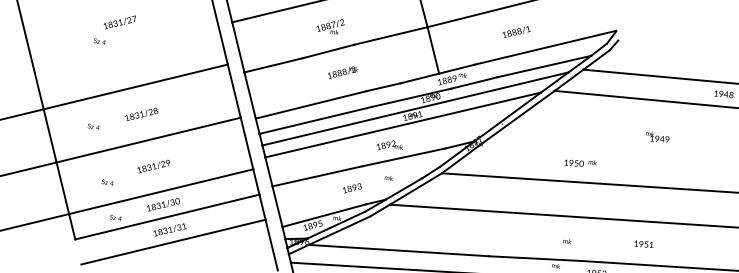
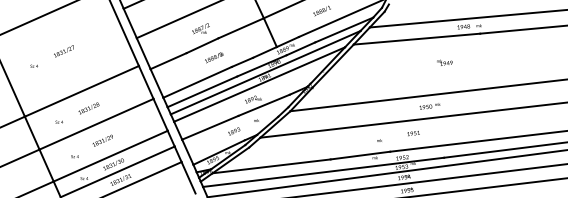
text: (98, 40) -> (33, 65), moved
text: (657, 137) -> (444, 62), moved
text: (579, 163) -> (429, 106), moved
text: (643, 244) -> (413, 133), moved

